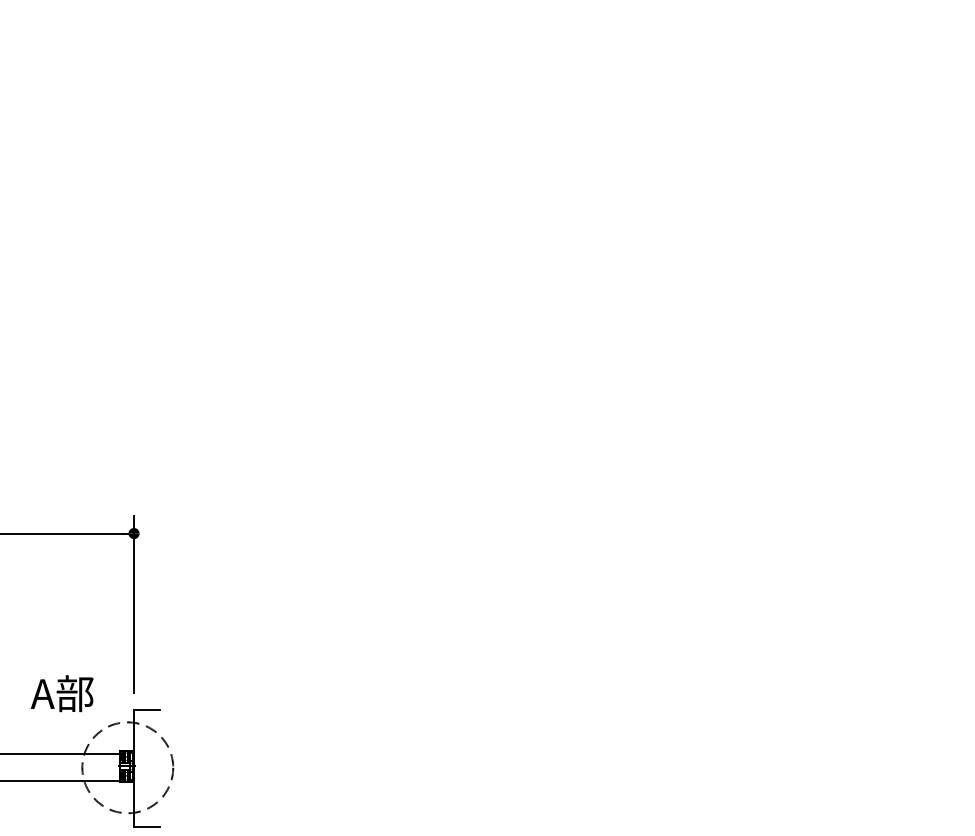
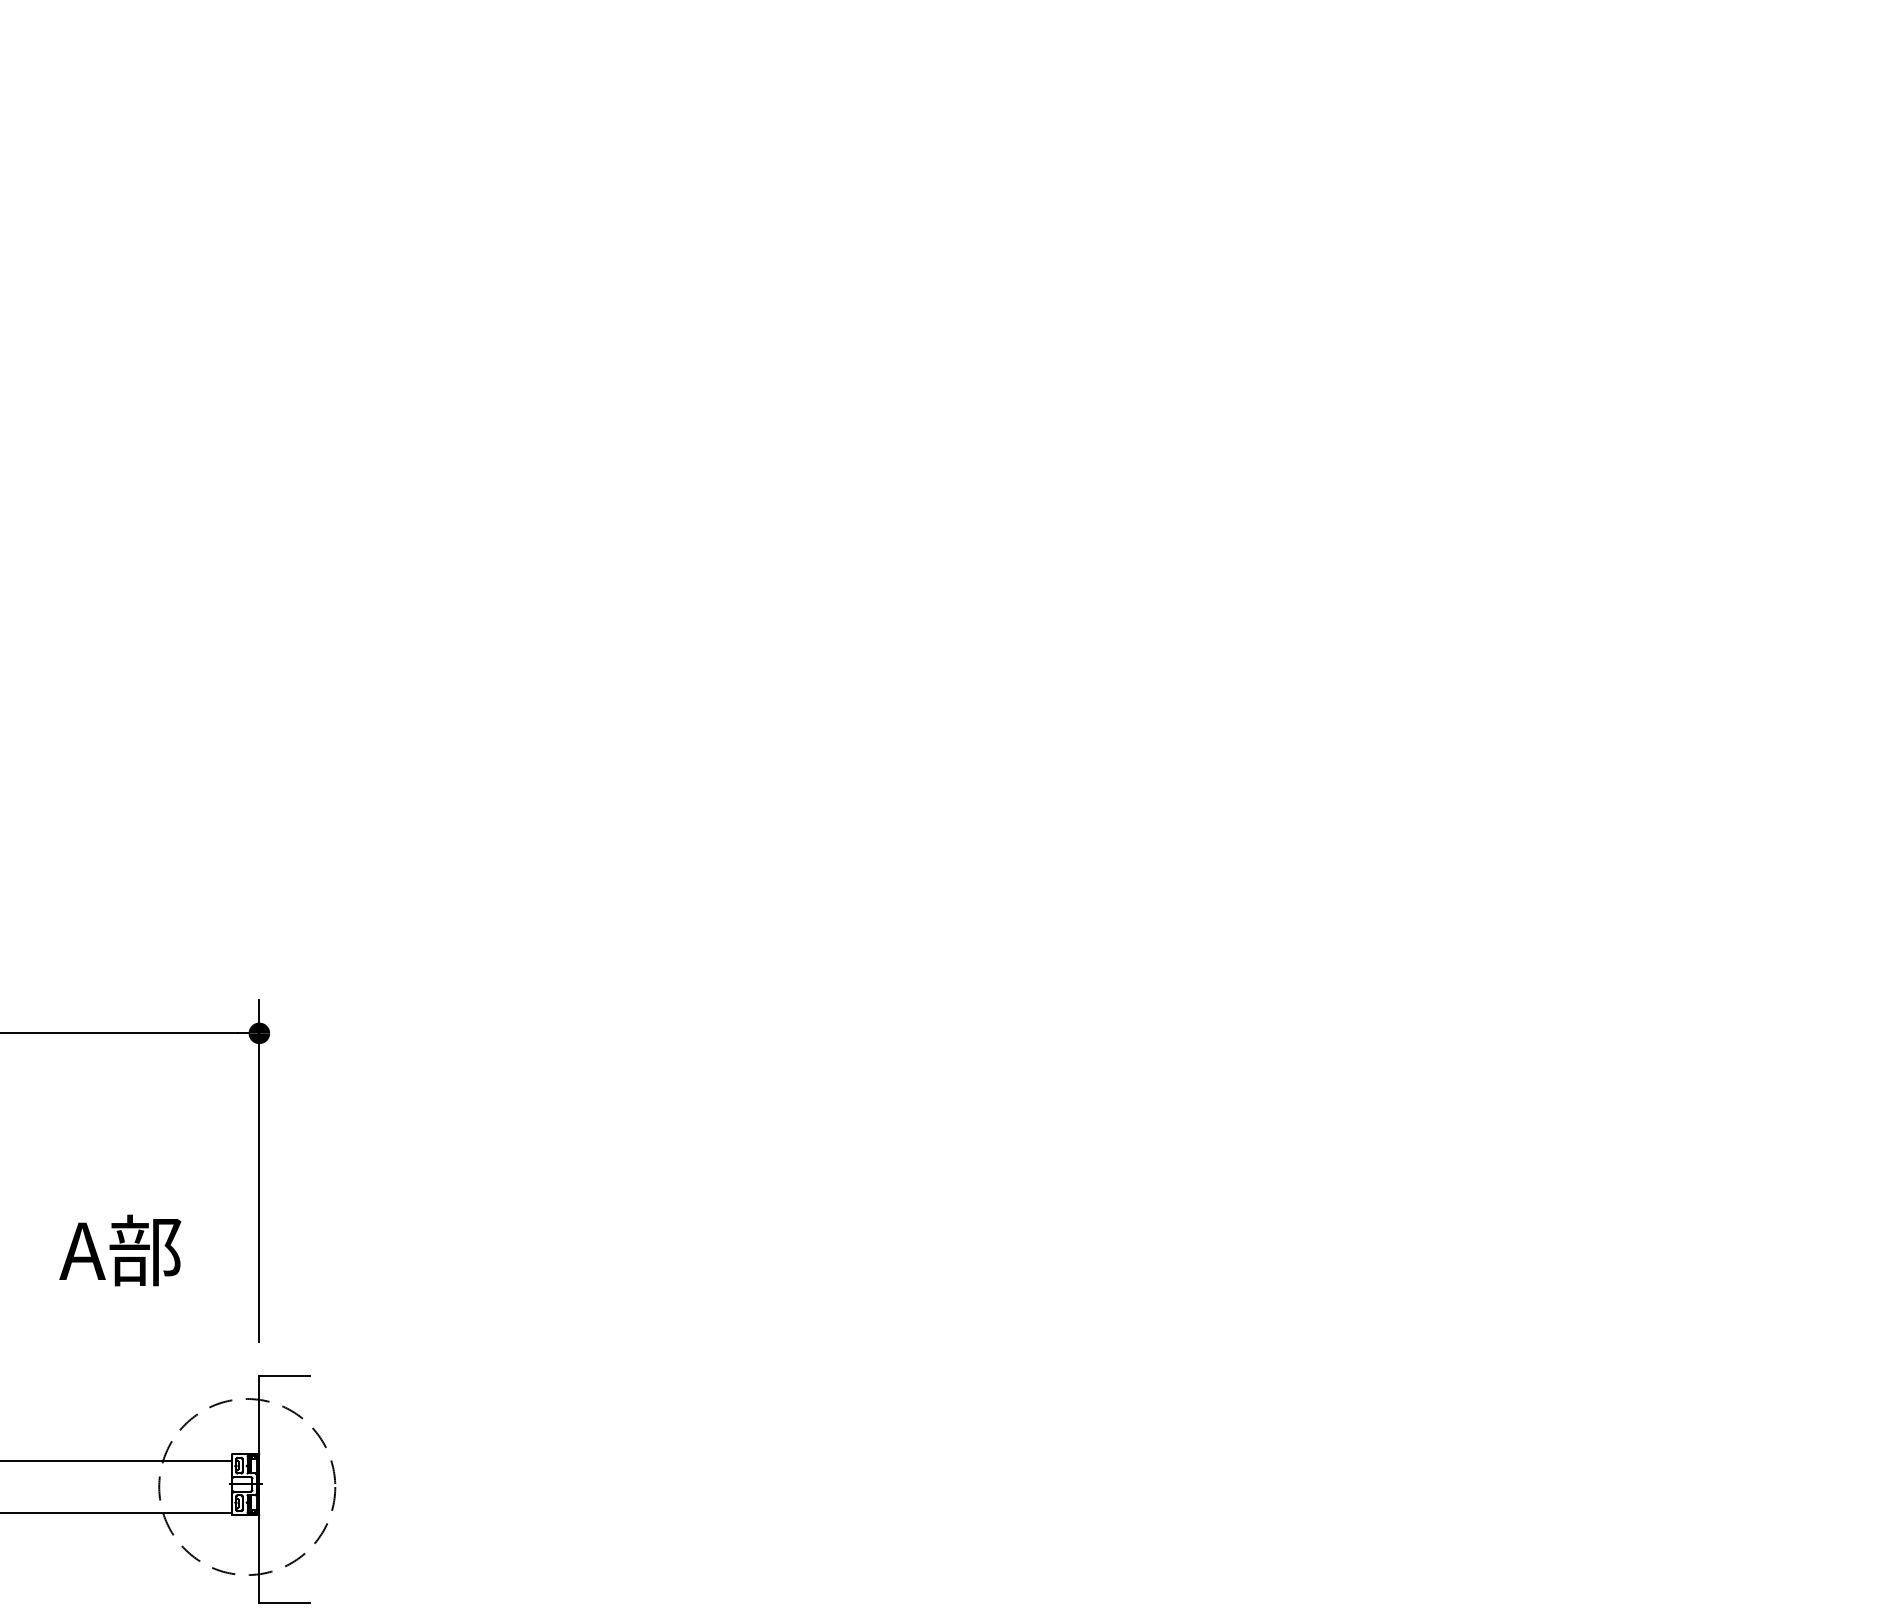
text: (61, 693) -> (118, 1250), moved

